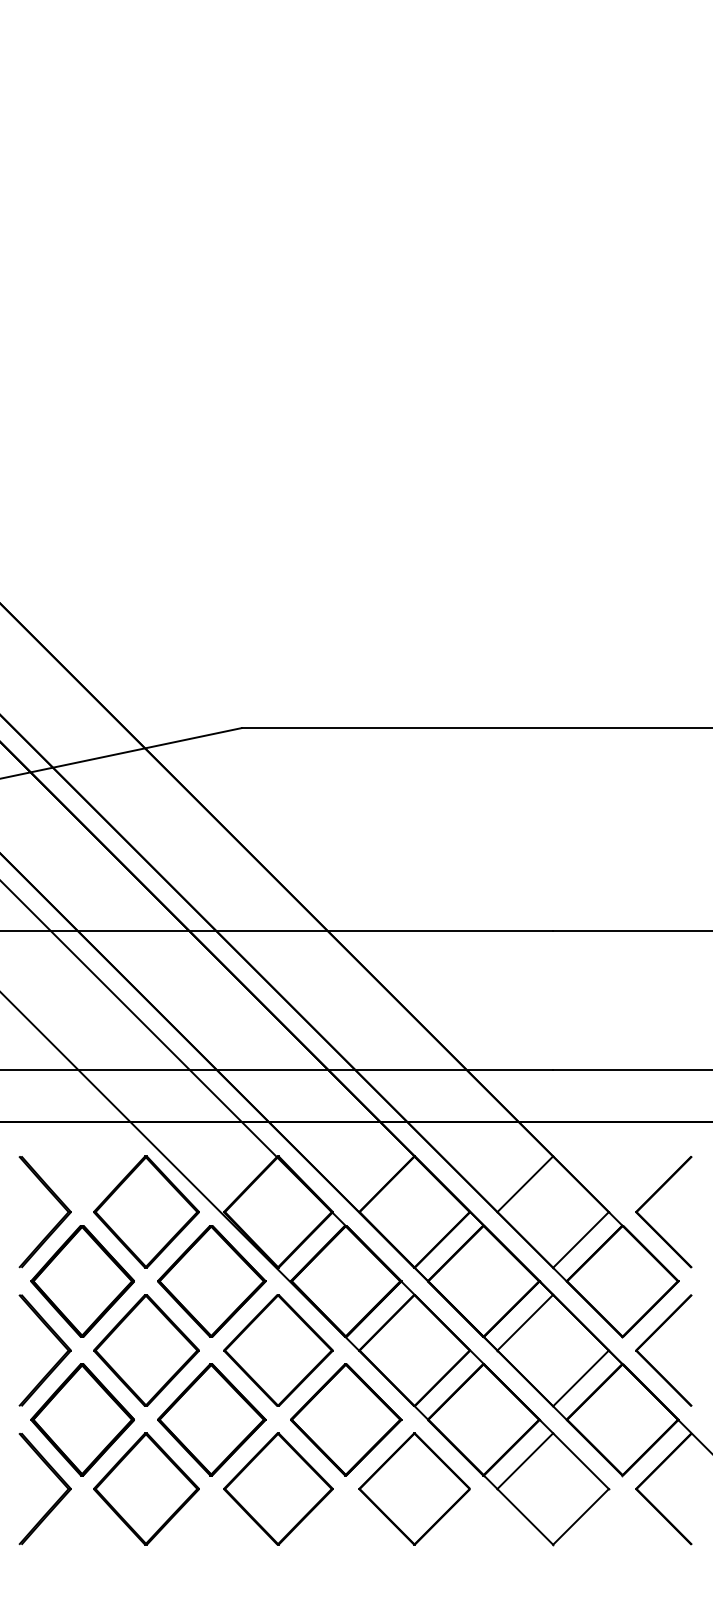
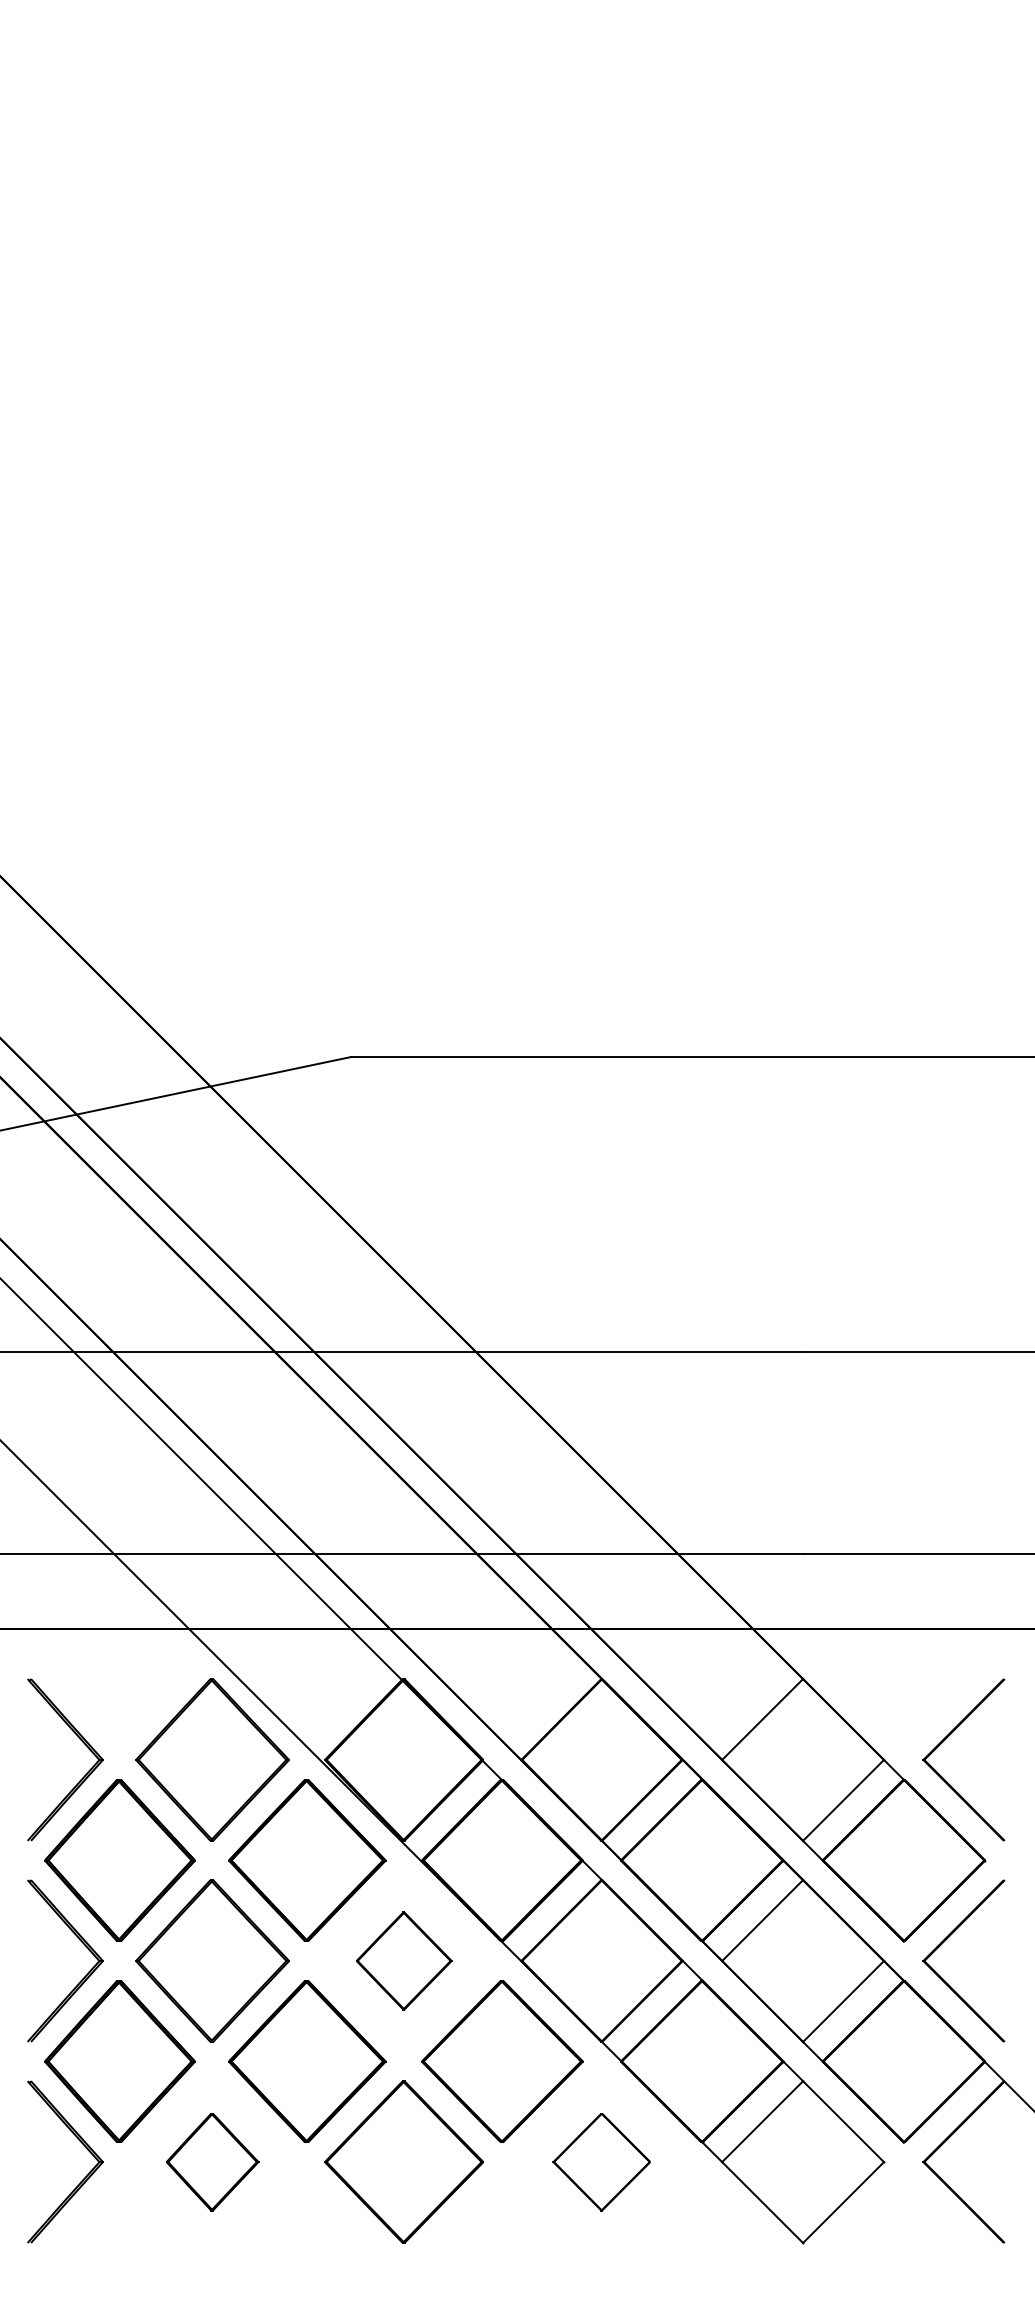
part: (278, 1350) -> (404, 1960), size x0.6
part: (146, 1488) -> (212, 2161), size x0.6
part: (414, 1488) -> (601, 2161), size x0.6

